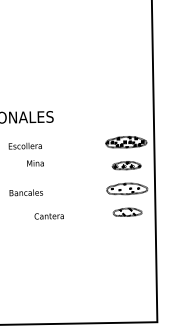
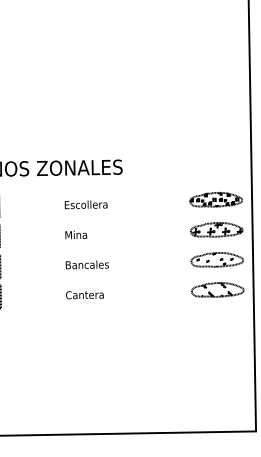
text: (35, 162) -> (76, 234), moved
part: (126, 165) -> (216, 229), size x1.43
part: (127, 211) -> (217, 289), size x1.43
text: (48, 216) -> (84, 295), moved

